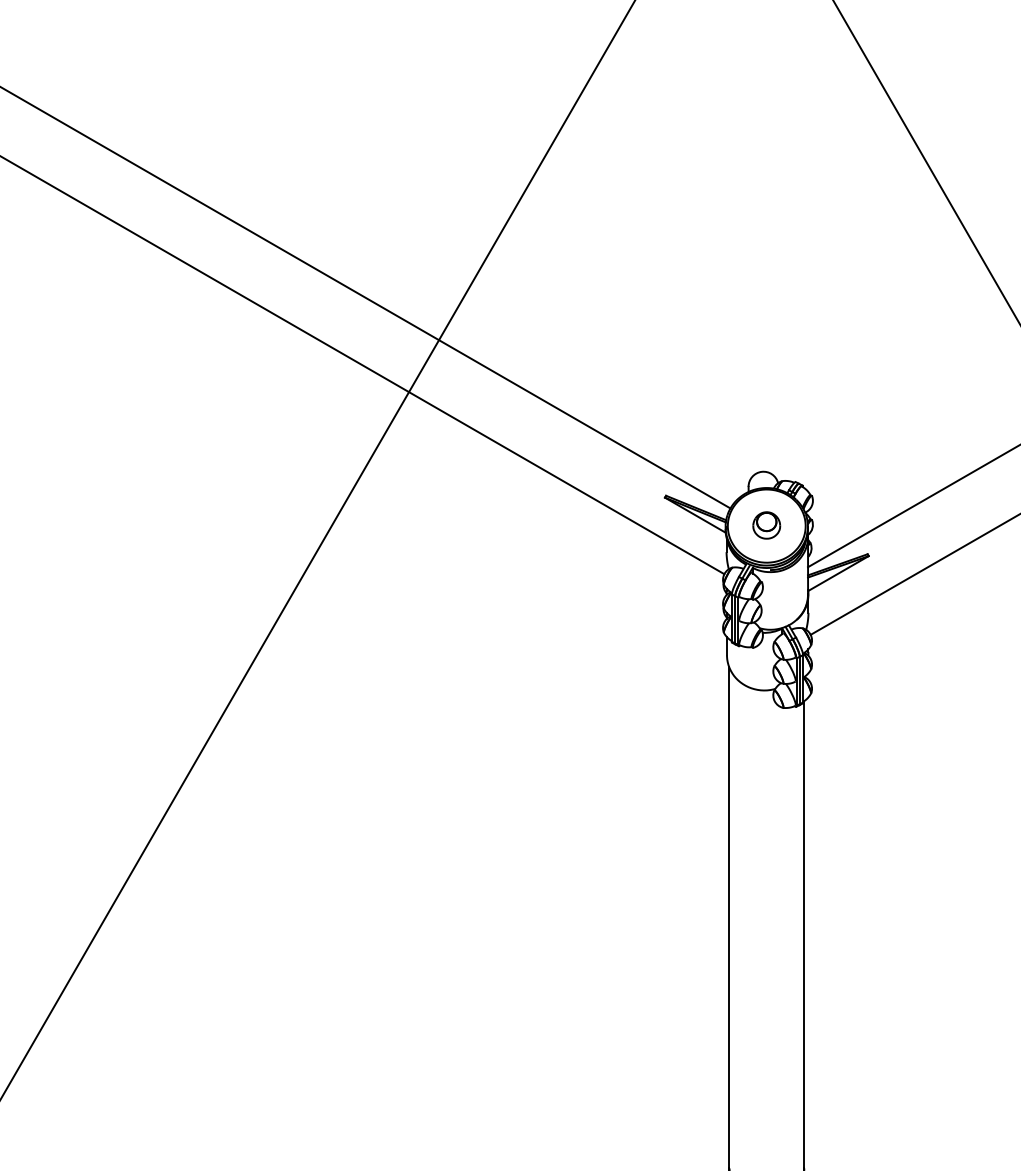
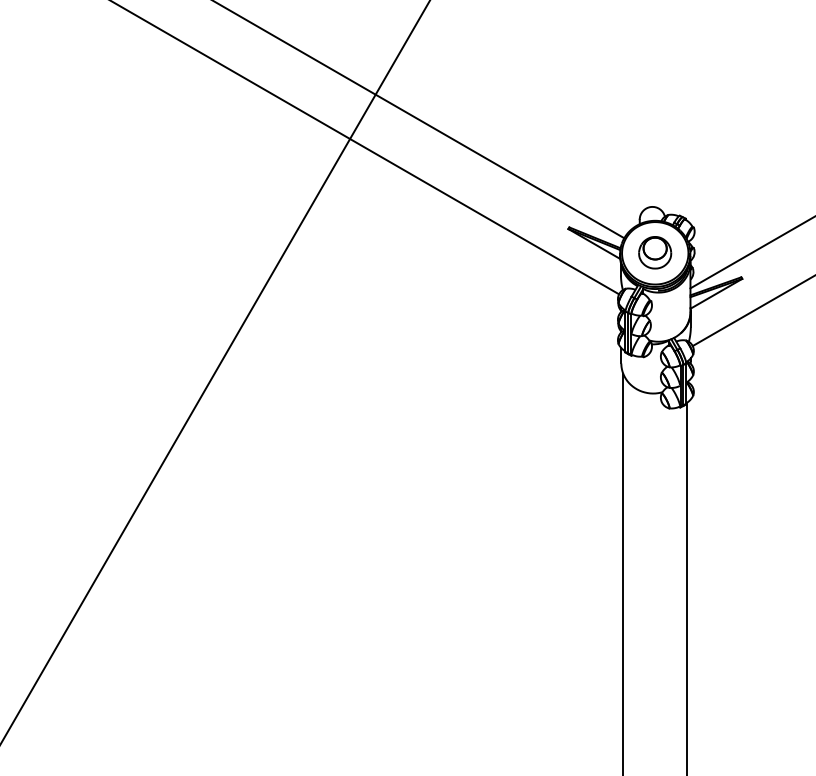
part: (766, 525) -> (655, 252), size x1.4

